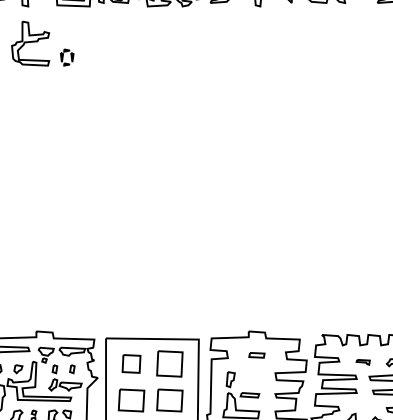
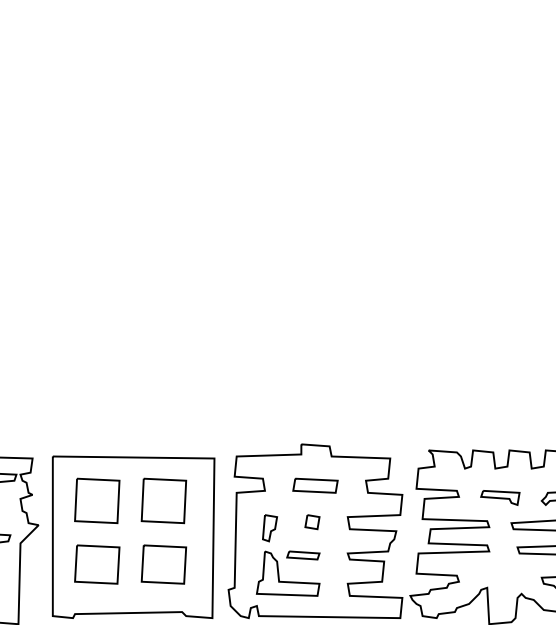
part: (256, 355) -> (314, 486), size x1.67
part: (363, 362) -> (501, 498), size x1.67
part: (131, 363) -> (97, 500), size x1.43
part: (255, 376) -> (313, 522), added

